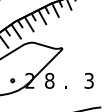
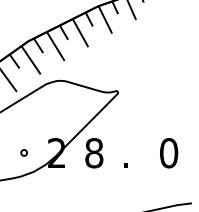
text: (88, 80) -> (167, 152), 3 -> 0

